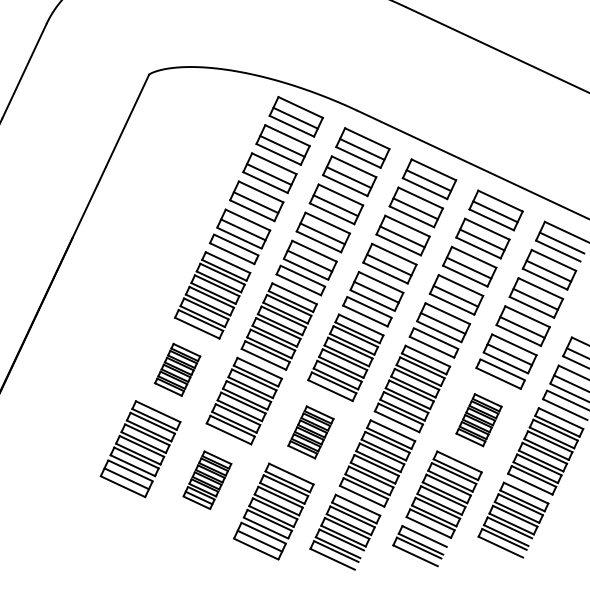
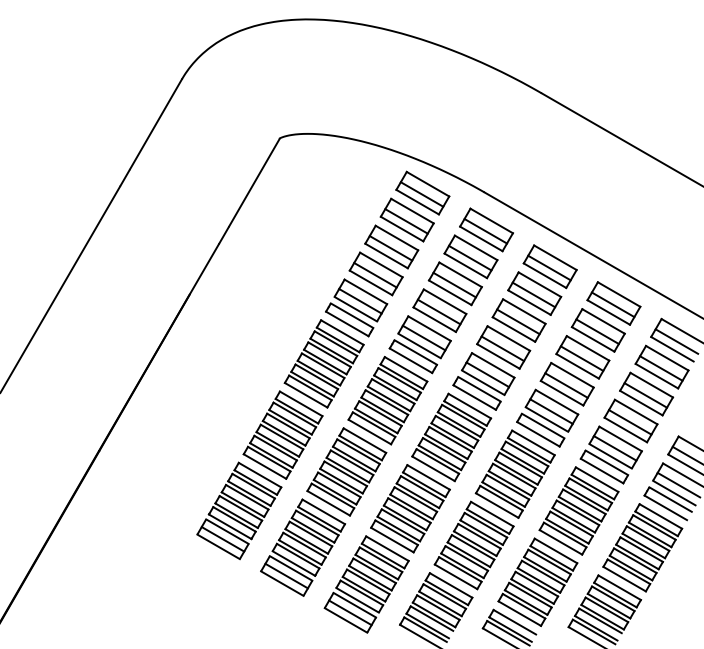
part: (177, 369) -> (282, 434), size x1.67
part: (478, 419) -> (578, 510), size x1.67
part: (310, 432) -> (410, 508), size x1.67
part: (207, 480) -> (303, 547), size x1.67

